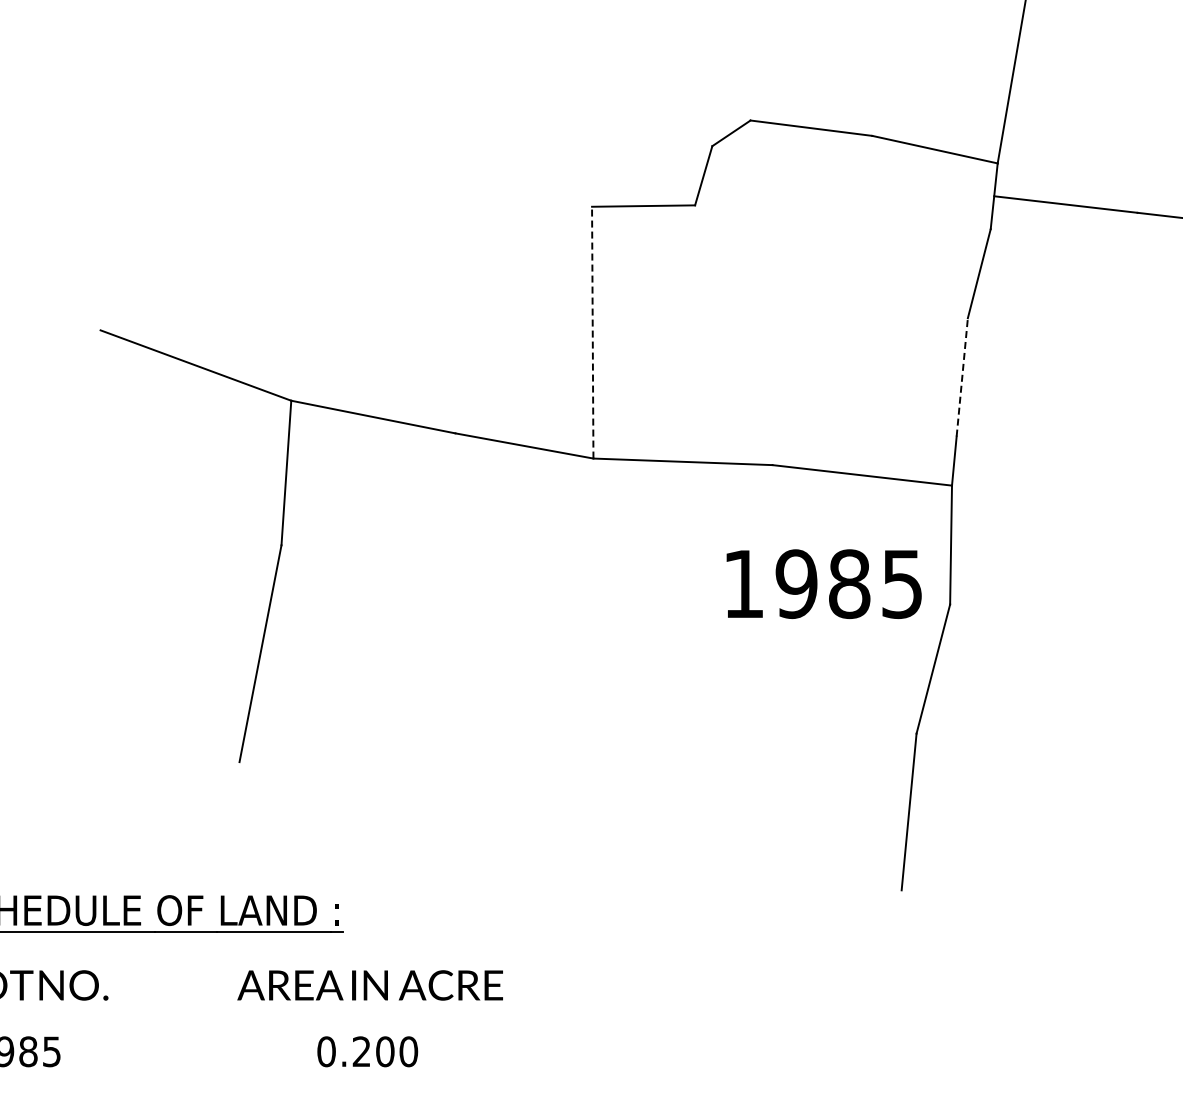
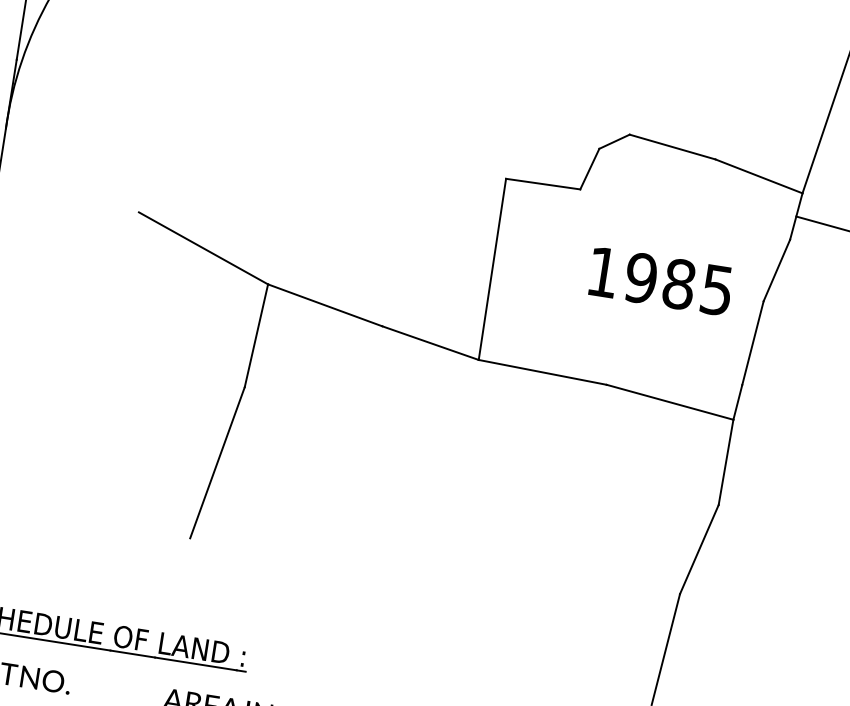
line: (592, 332) -> (492, 269), dashed -> solid
line: (962, 376) -> (753, 342), dashed -> solid
text: (823, 583) -> (660, 280), moved

